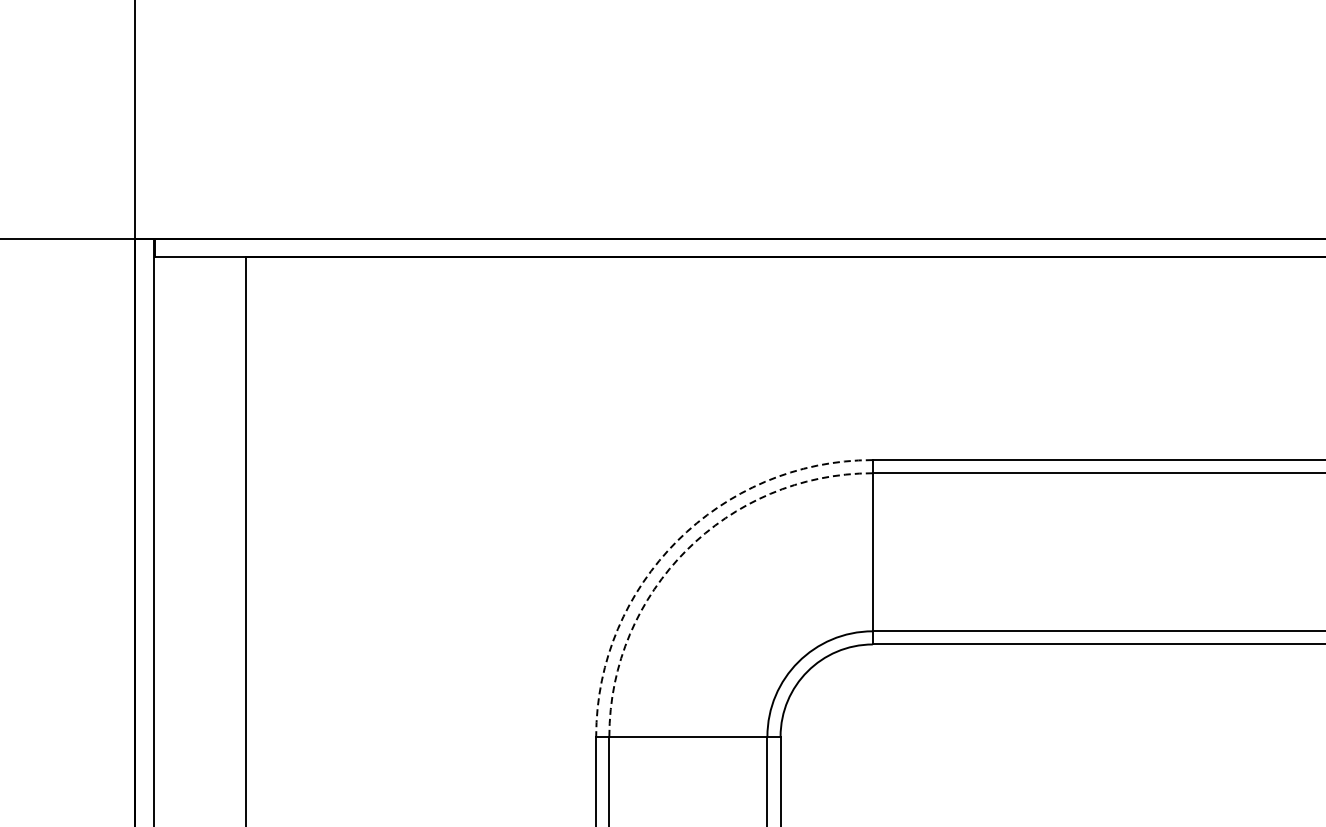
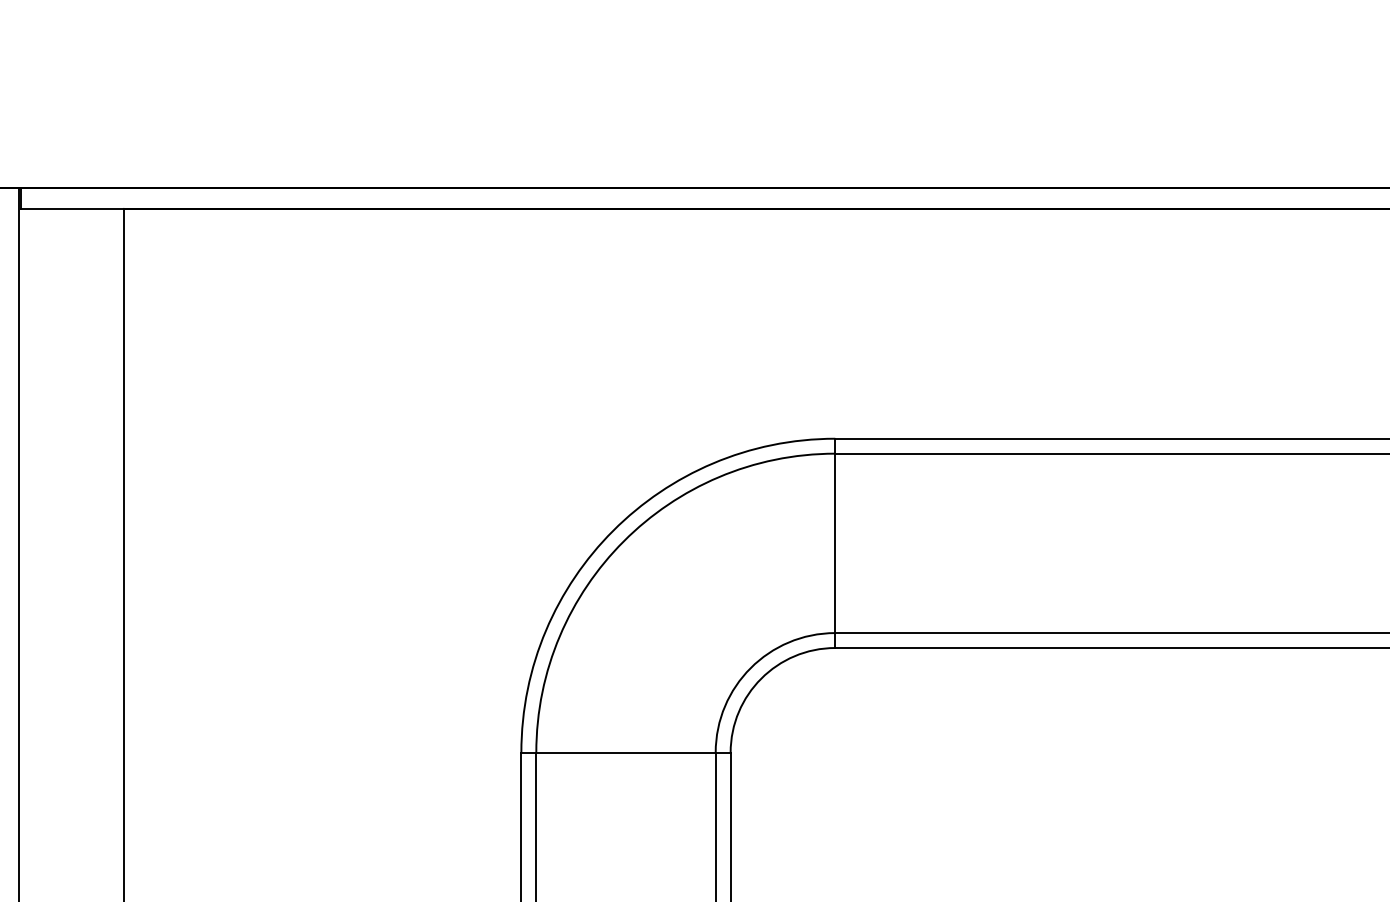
arc: (677, 541) -> (613, 531), dashed -> solid
arc: (686, 550) -> (623, 541), dashed -> solid

